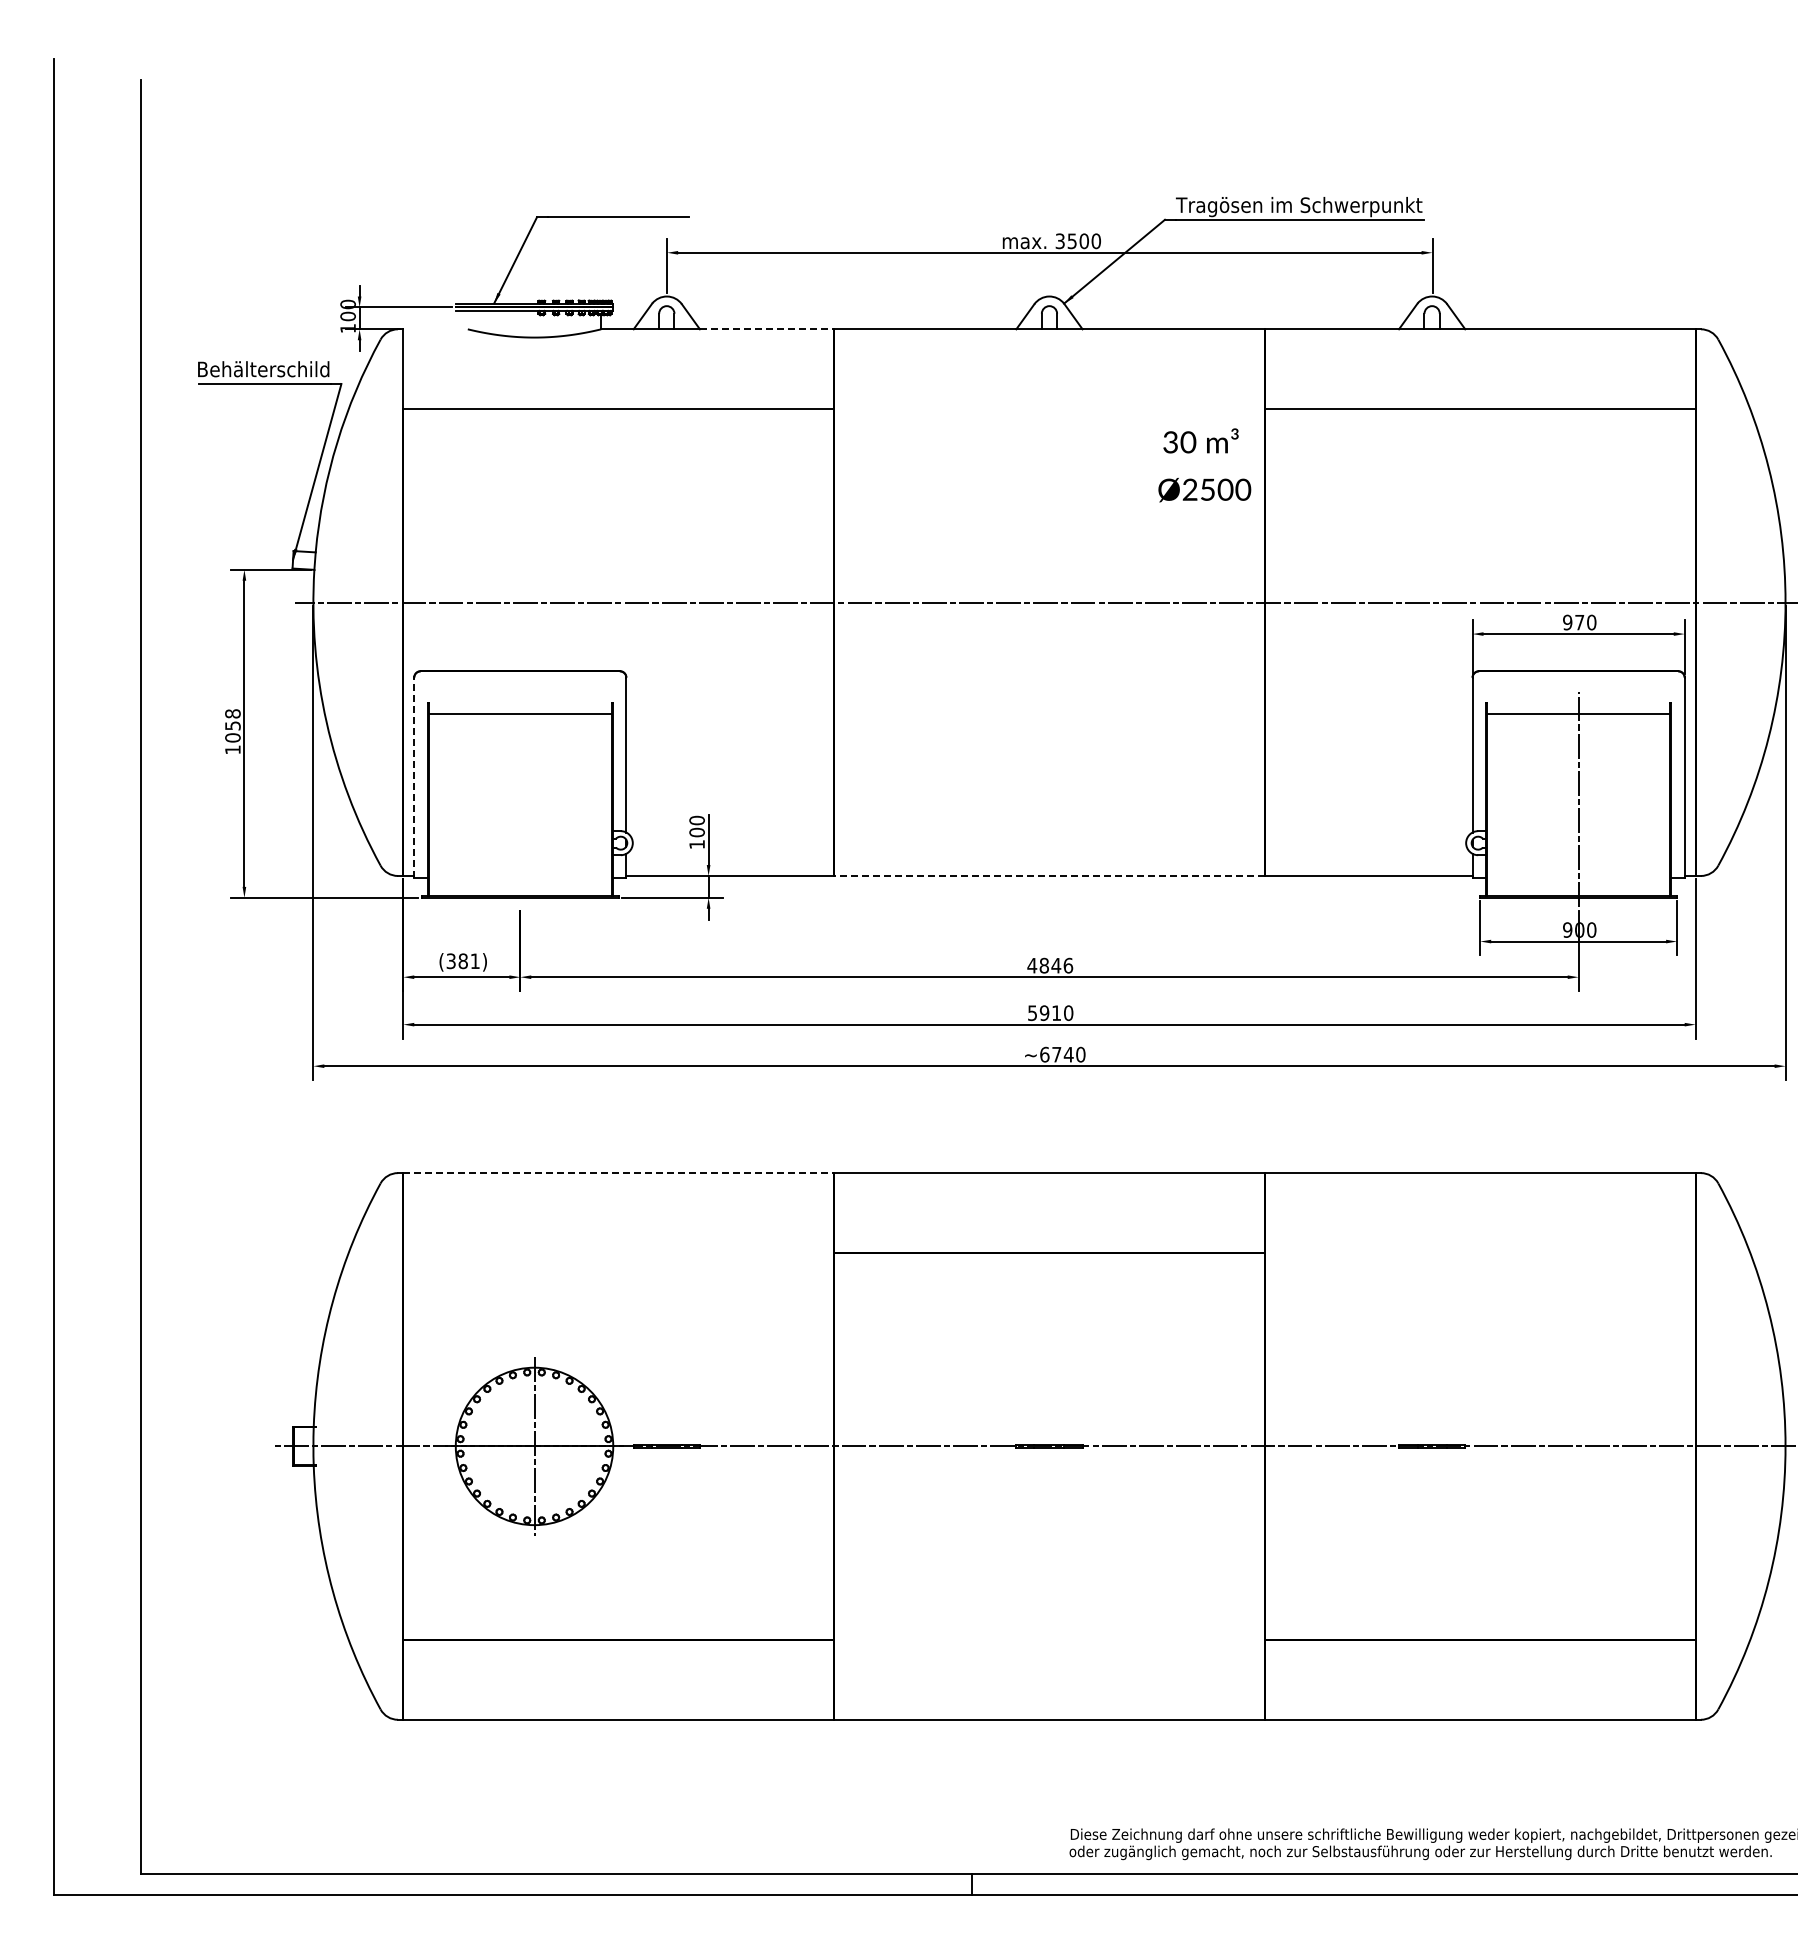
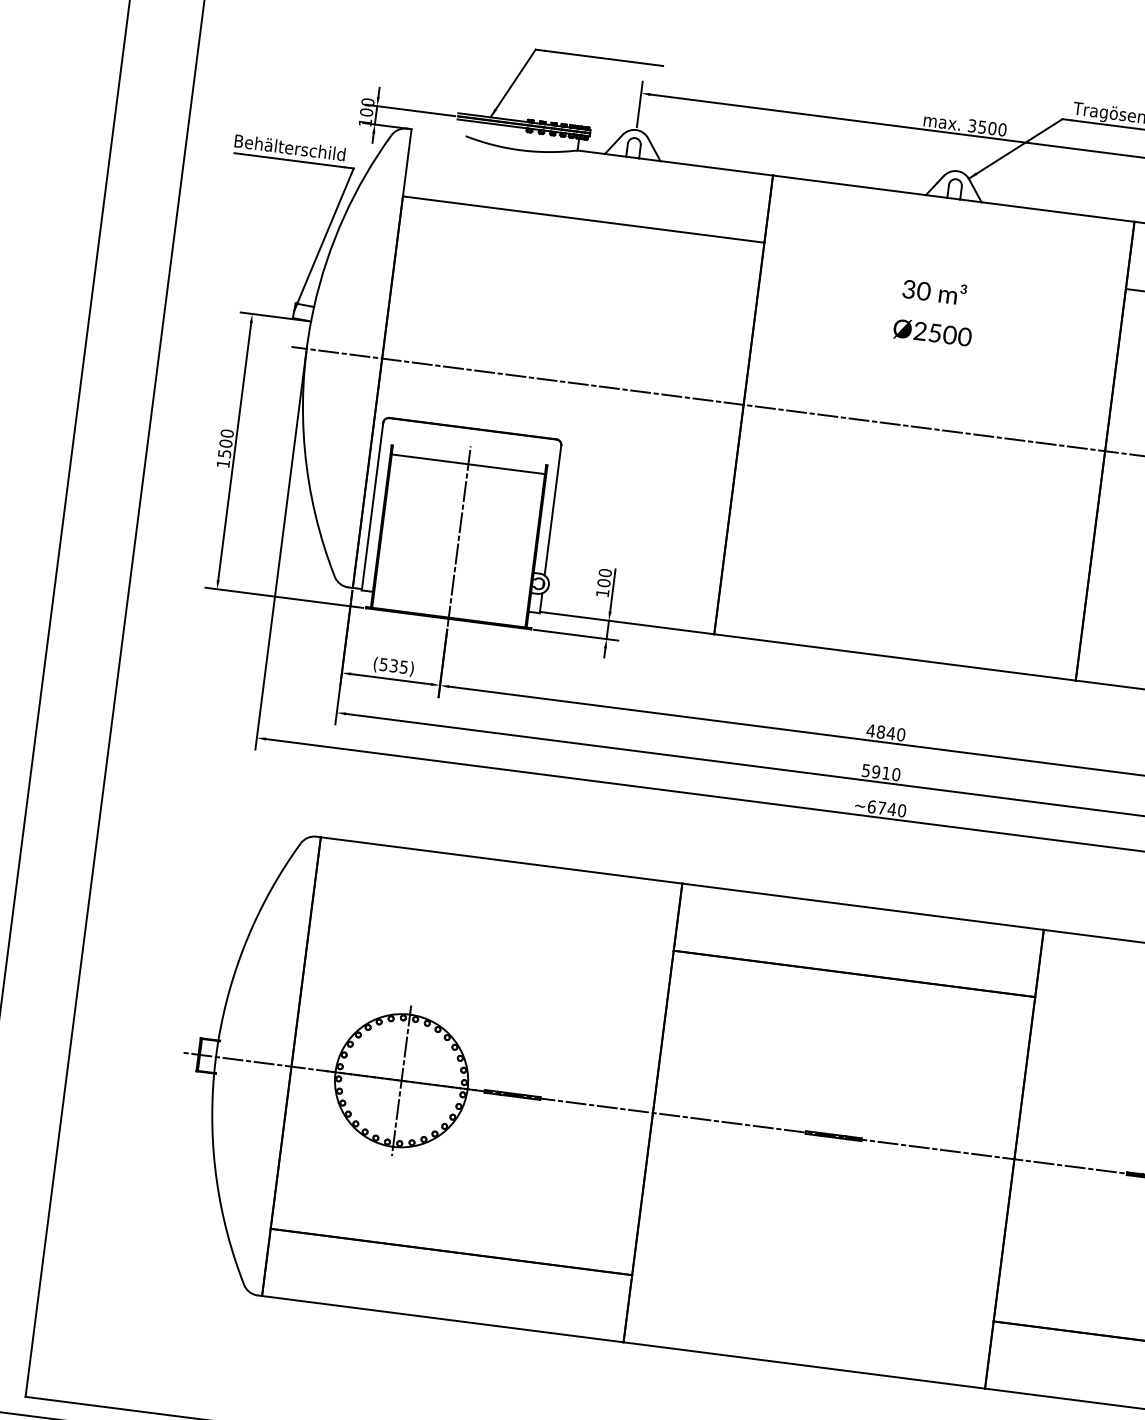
line: (767, 329) -> (717, 168), dashed -> solid
text: (1204, 465) -> (934, 312), moved
text: (232, 725) -> (225, 443), 1058 -> 1500
line: (414, 777) -> (372, 506), dashed -> solid
line: (520, 799) -> (459, 536), added
line: (1048, 875) -> (894, 656), dashed -> solid
text: (463, 961) -> (394, 666), (381) -> (535)
text: (1068, 965) -> (901, 734), 4846 -> 4840
line: (619, 1173) -> (502, 860), dashed -> solid

